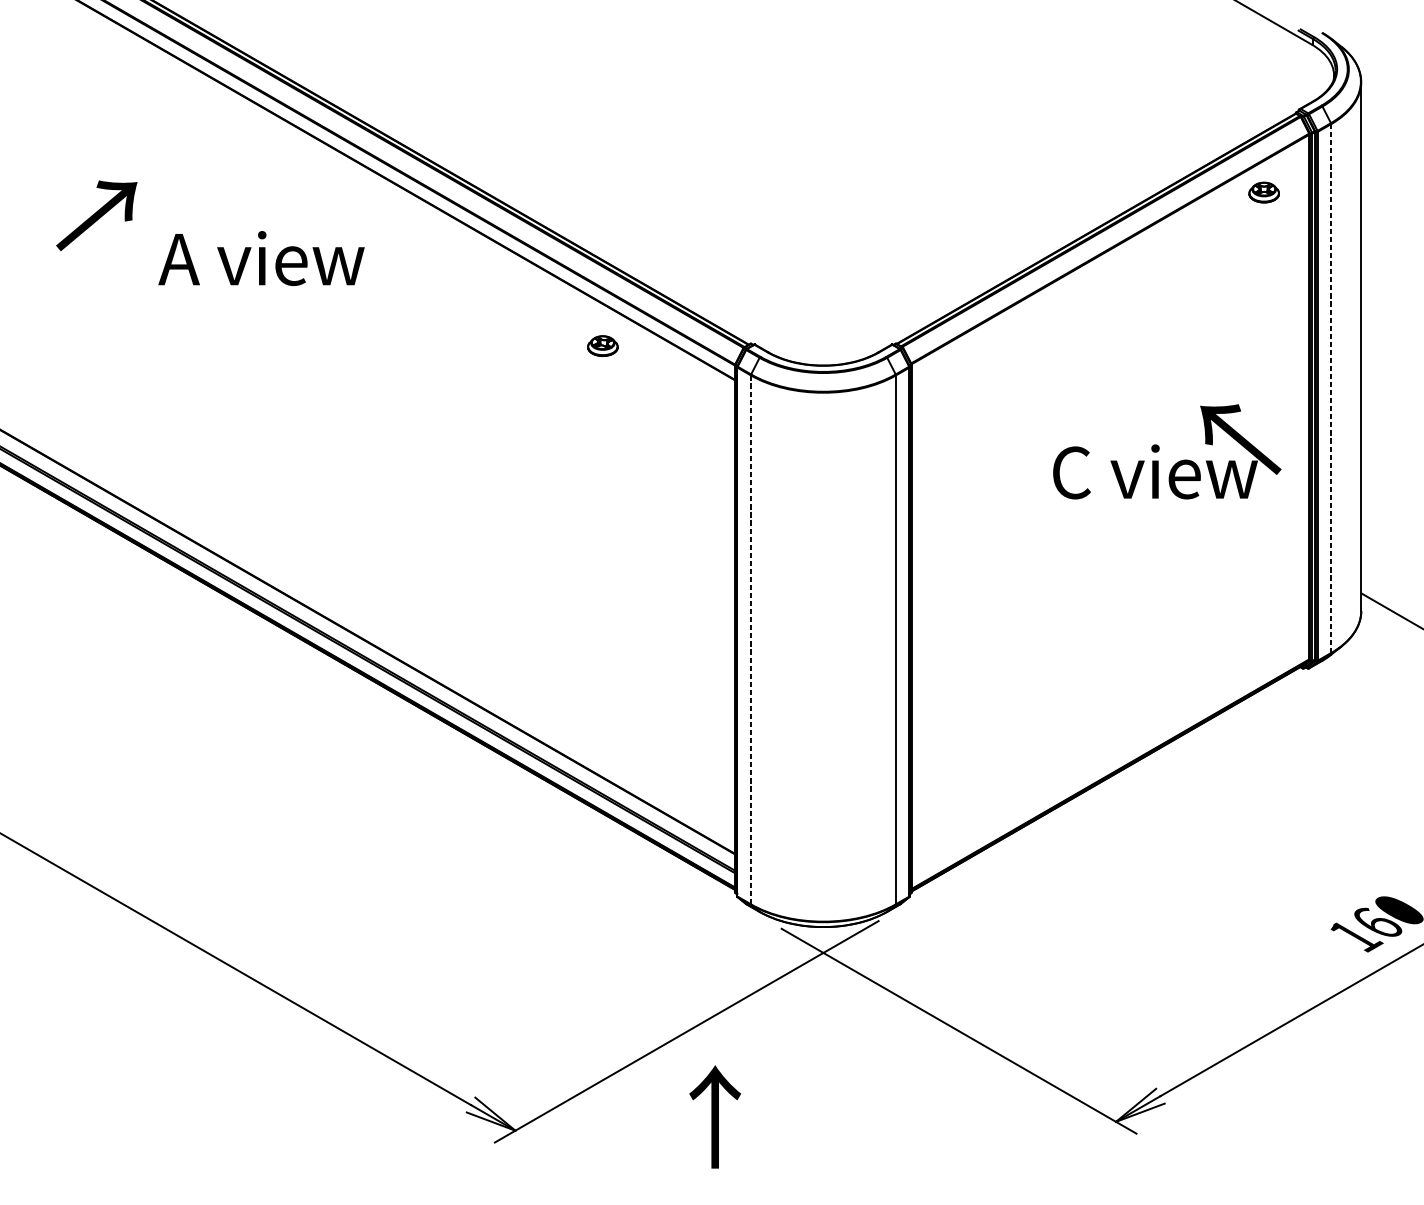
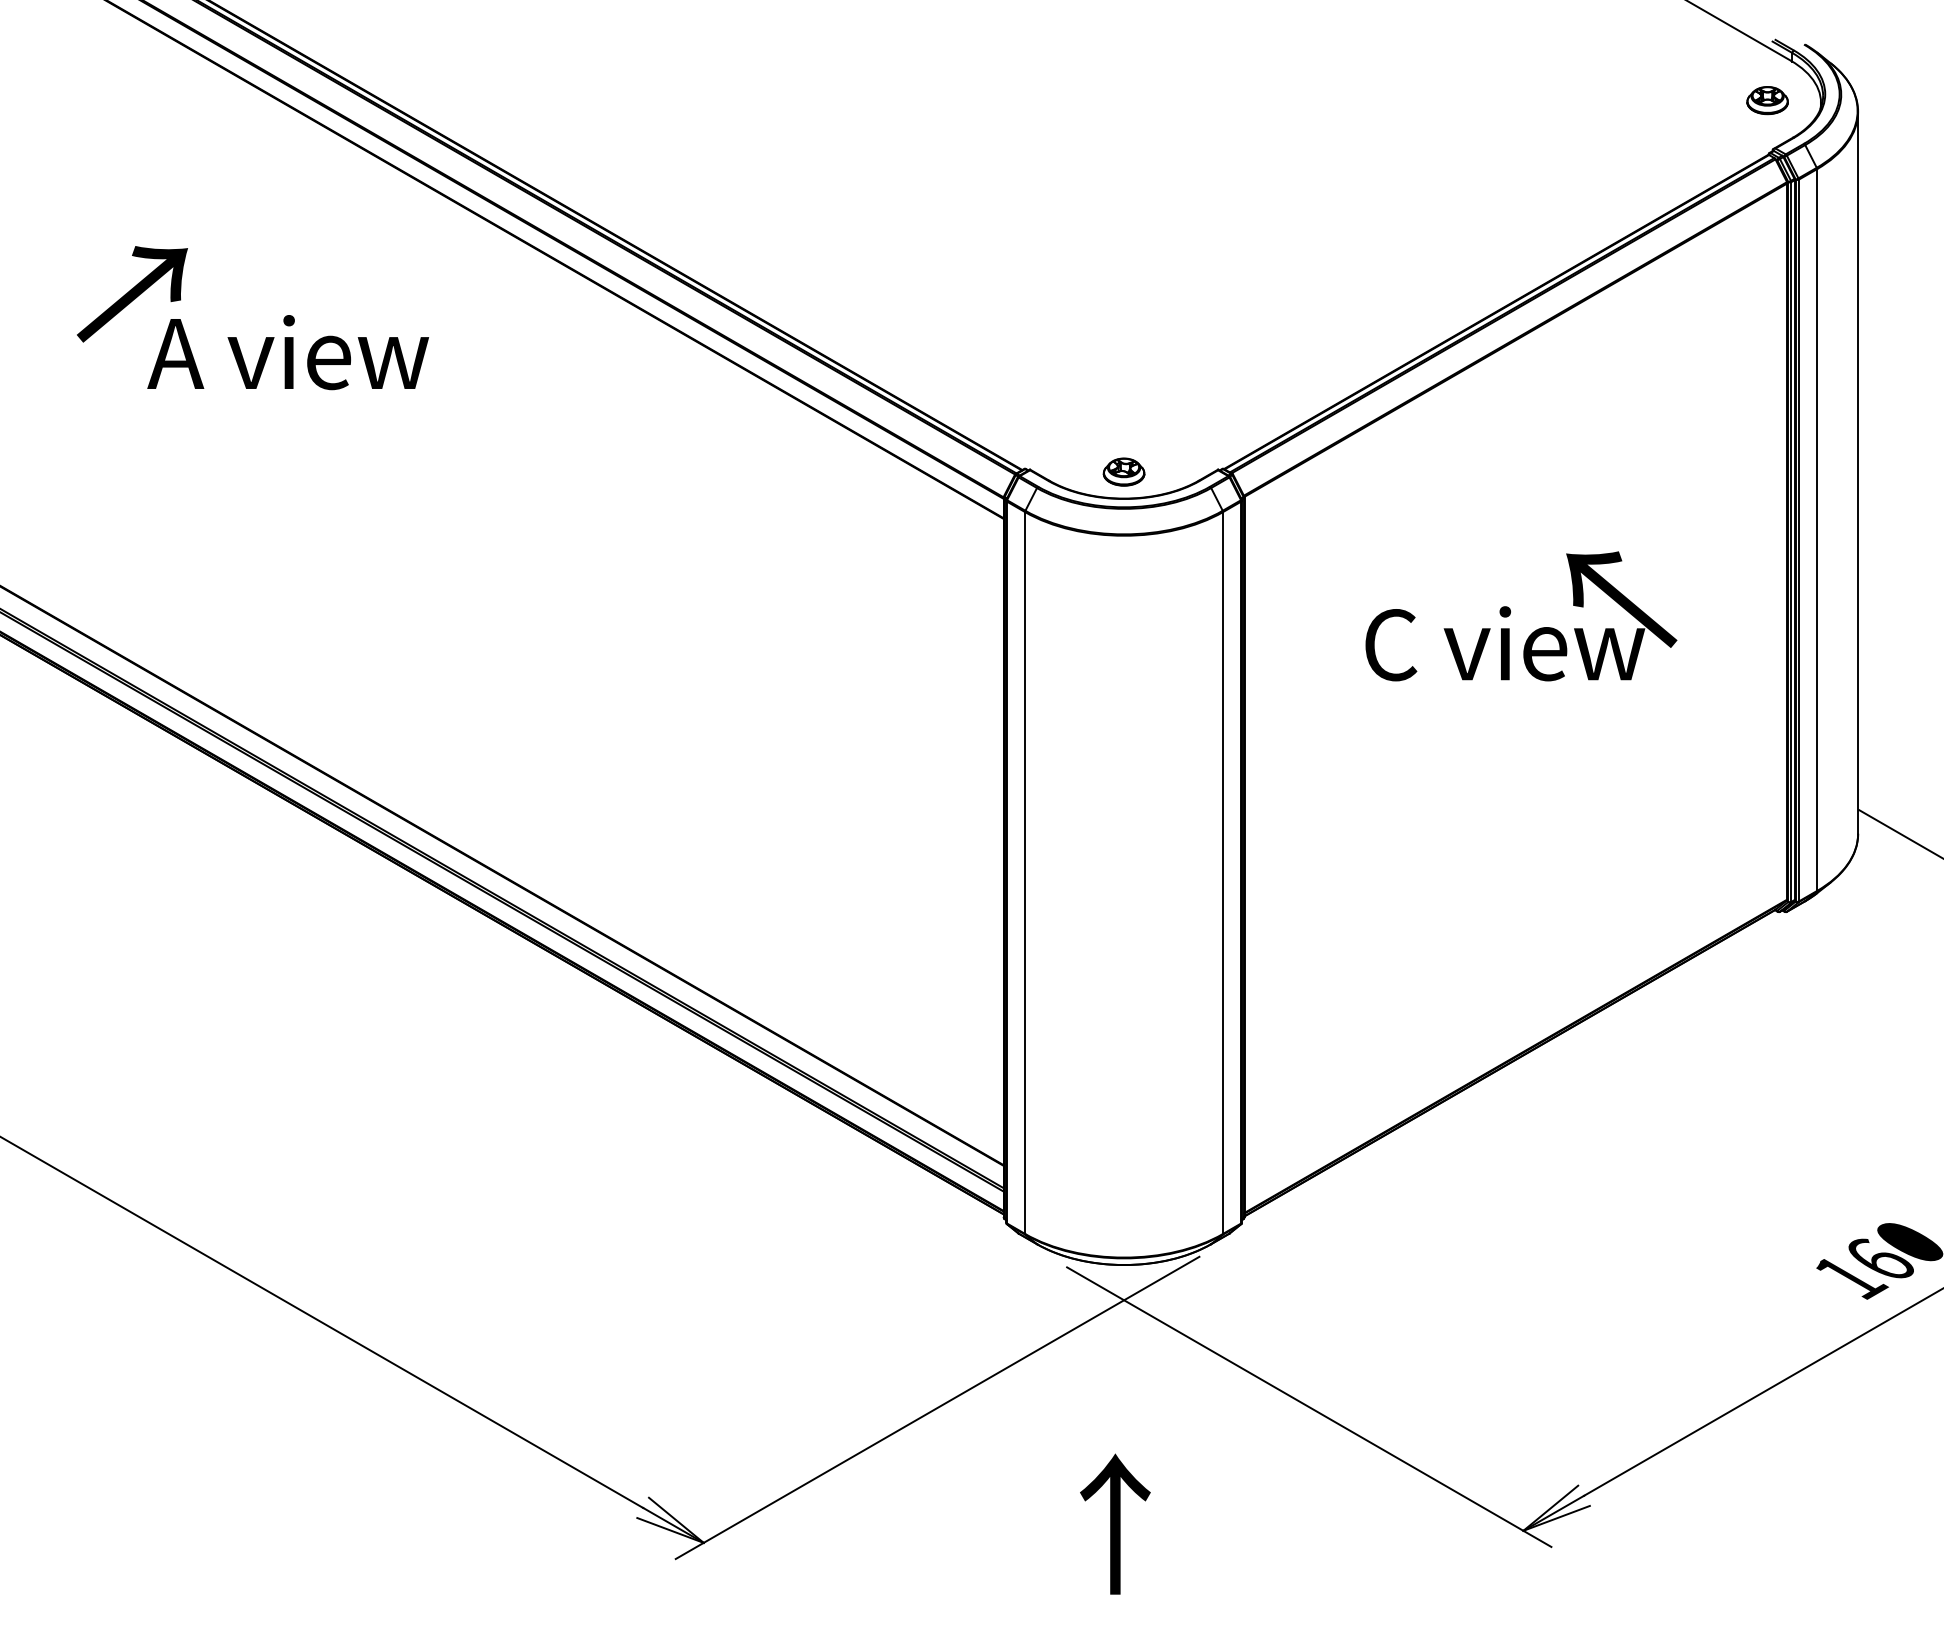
part: (1264, 192) -> (1767, 100), moved
text: (261, 258) -> (287, 352), moved
part: (602, 345) -> (1123, 471), moved
line: (1331, 388) -> (1817, 530), dashed -> solid
text: (1167, 451) -> (1521, 616), moved
line: (751, 640) -> (1025, 873), dashed -> solid
text: (715, 1116) -> (1115, 1523), moved

